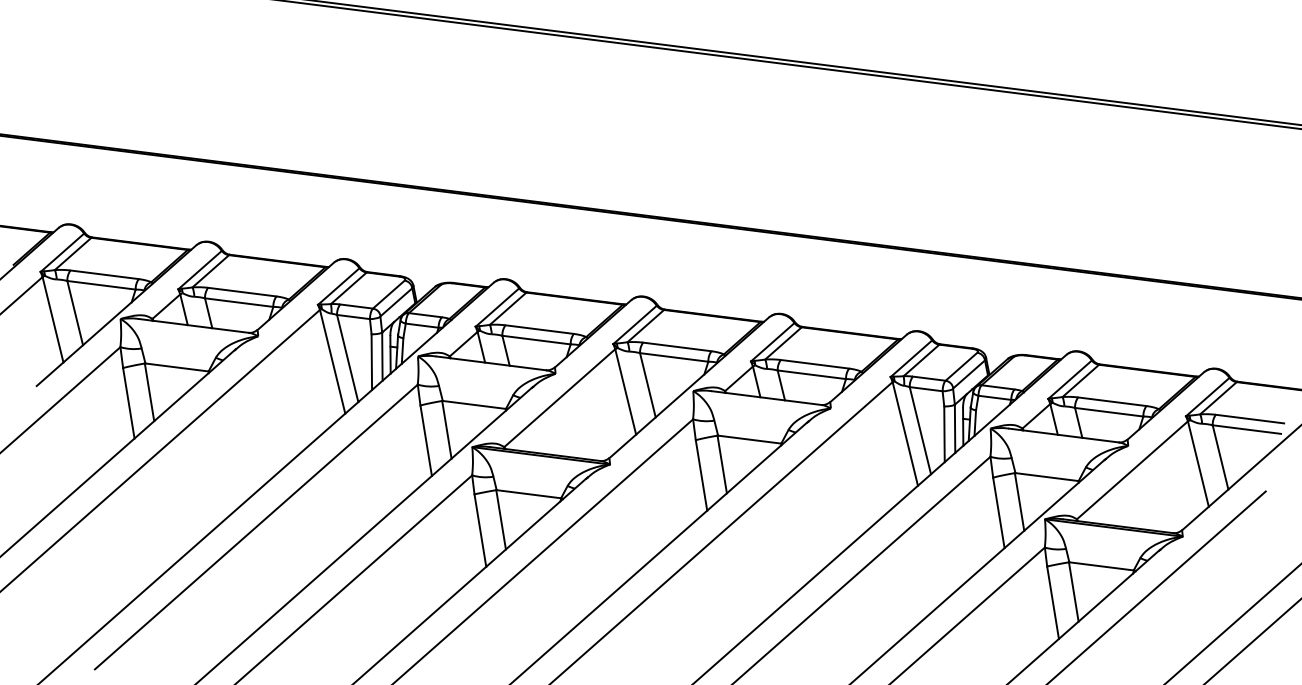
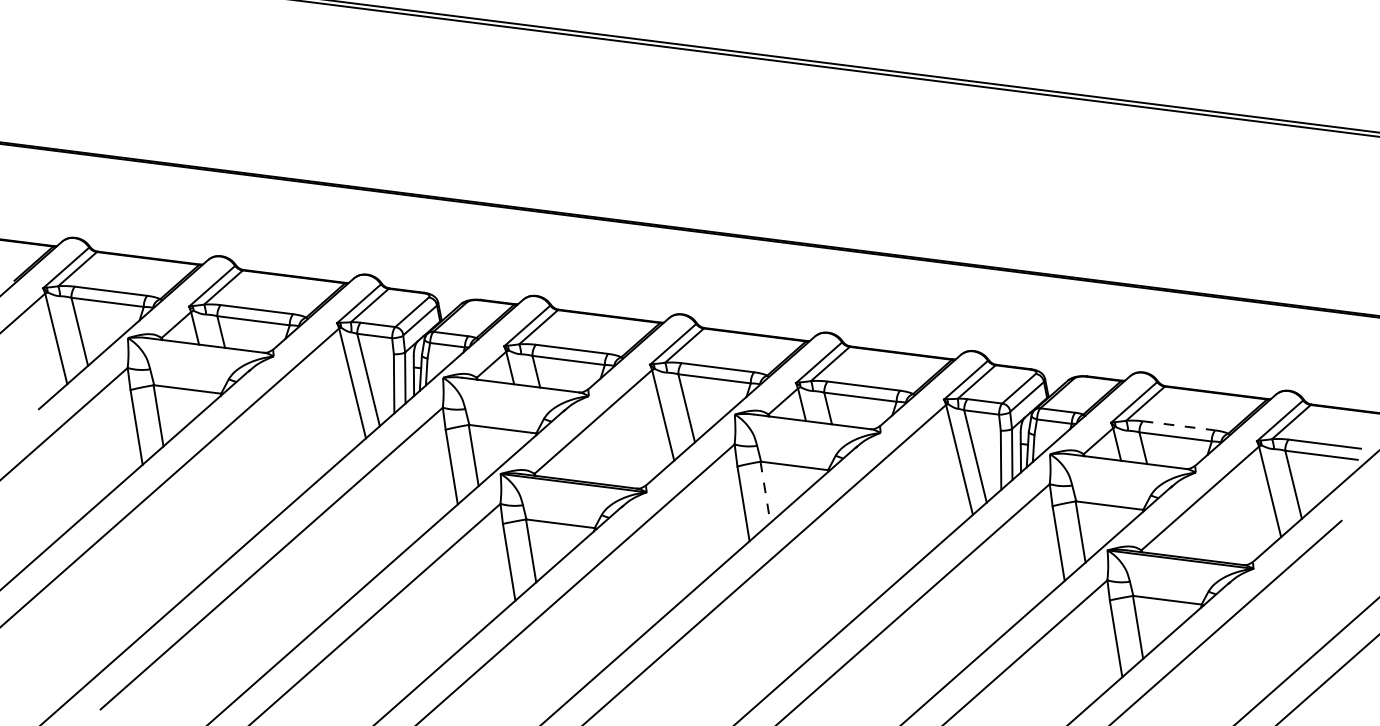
line: (1112, 401) -> (1179, 425), solid -> dashed
line: (722, 464) -> (765, 492), solid -> dashed

